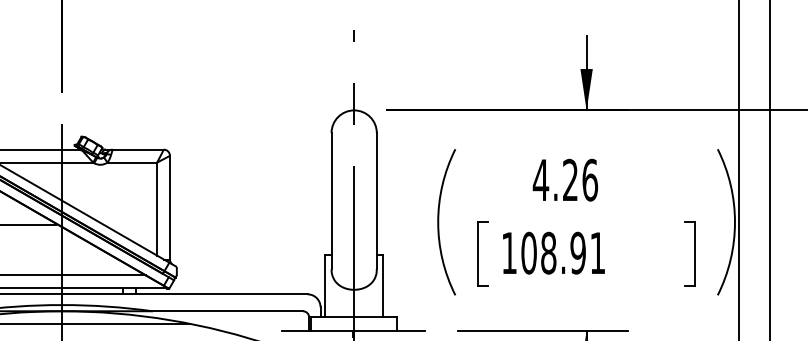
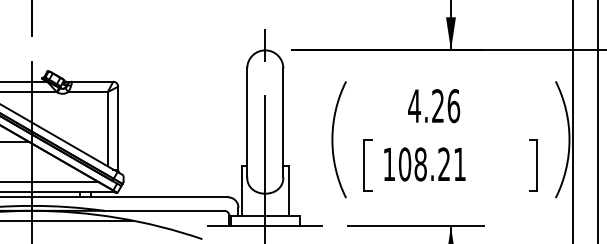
text: (577, 252) -> (443, 163), 108.91 -> 108.21

